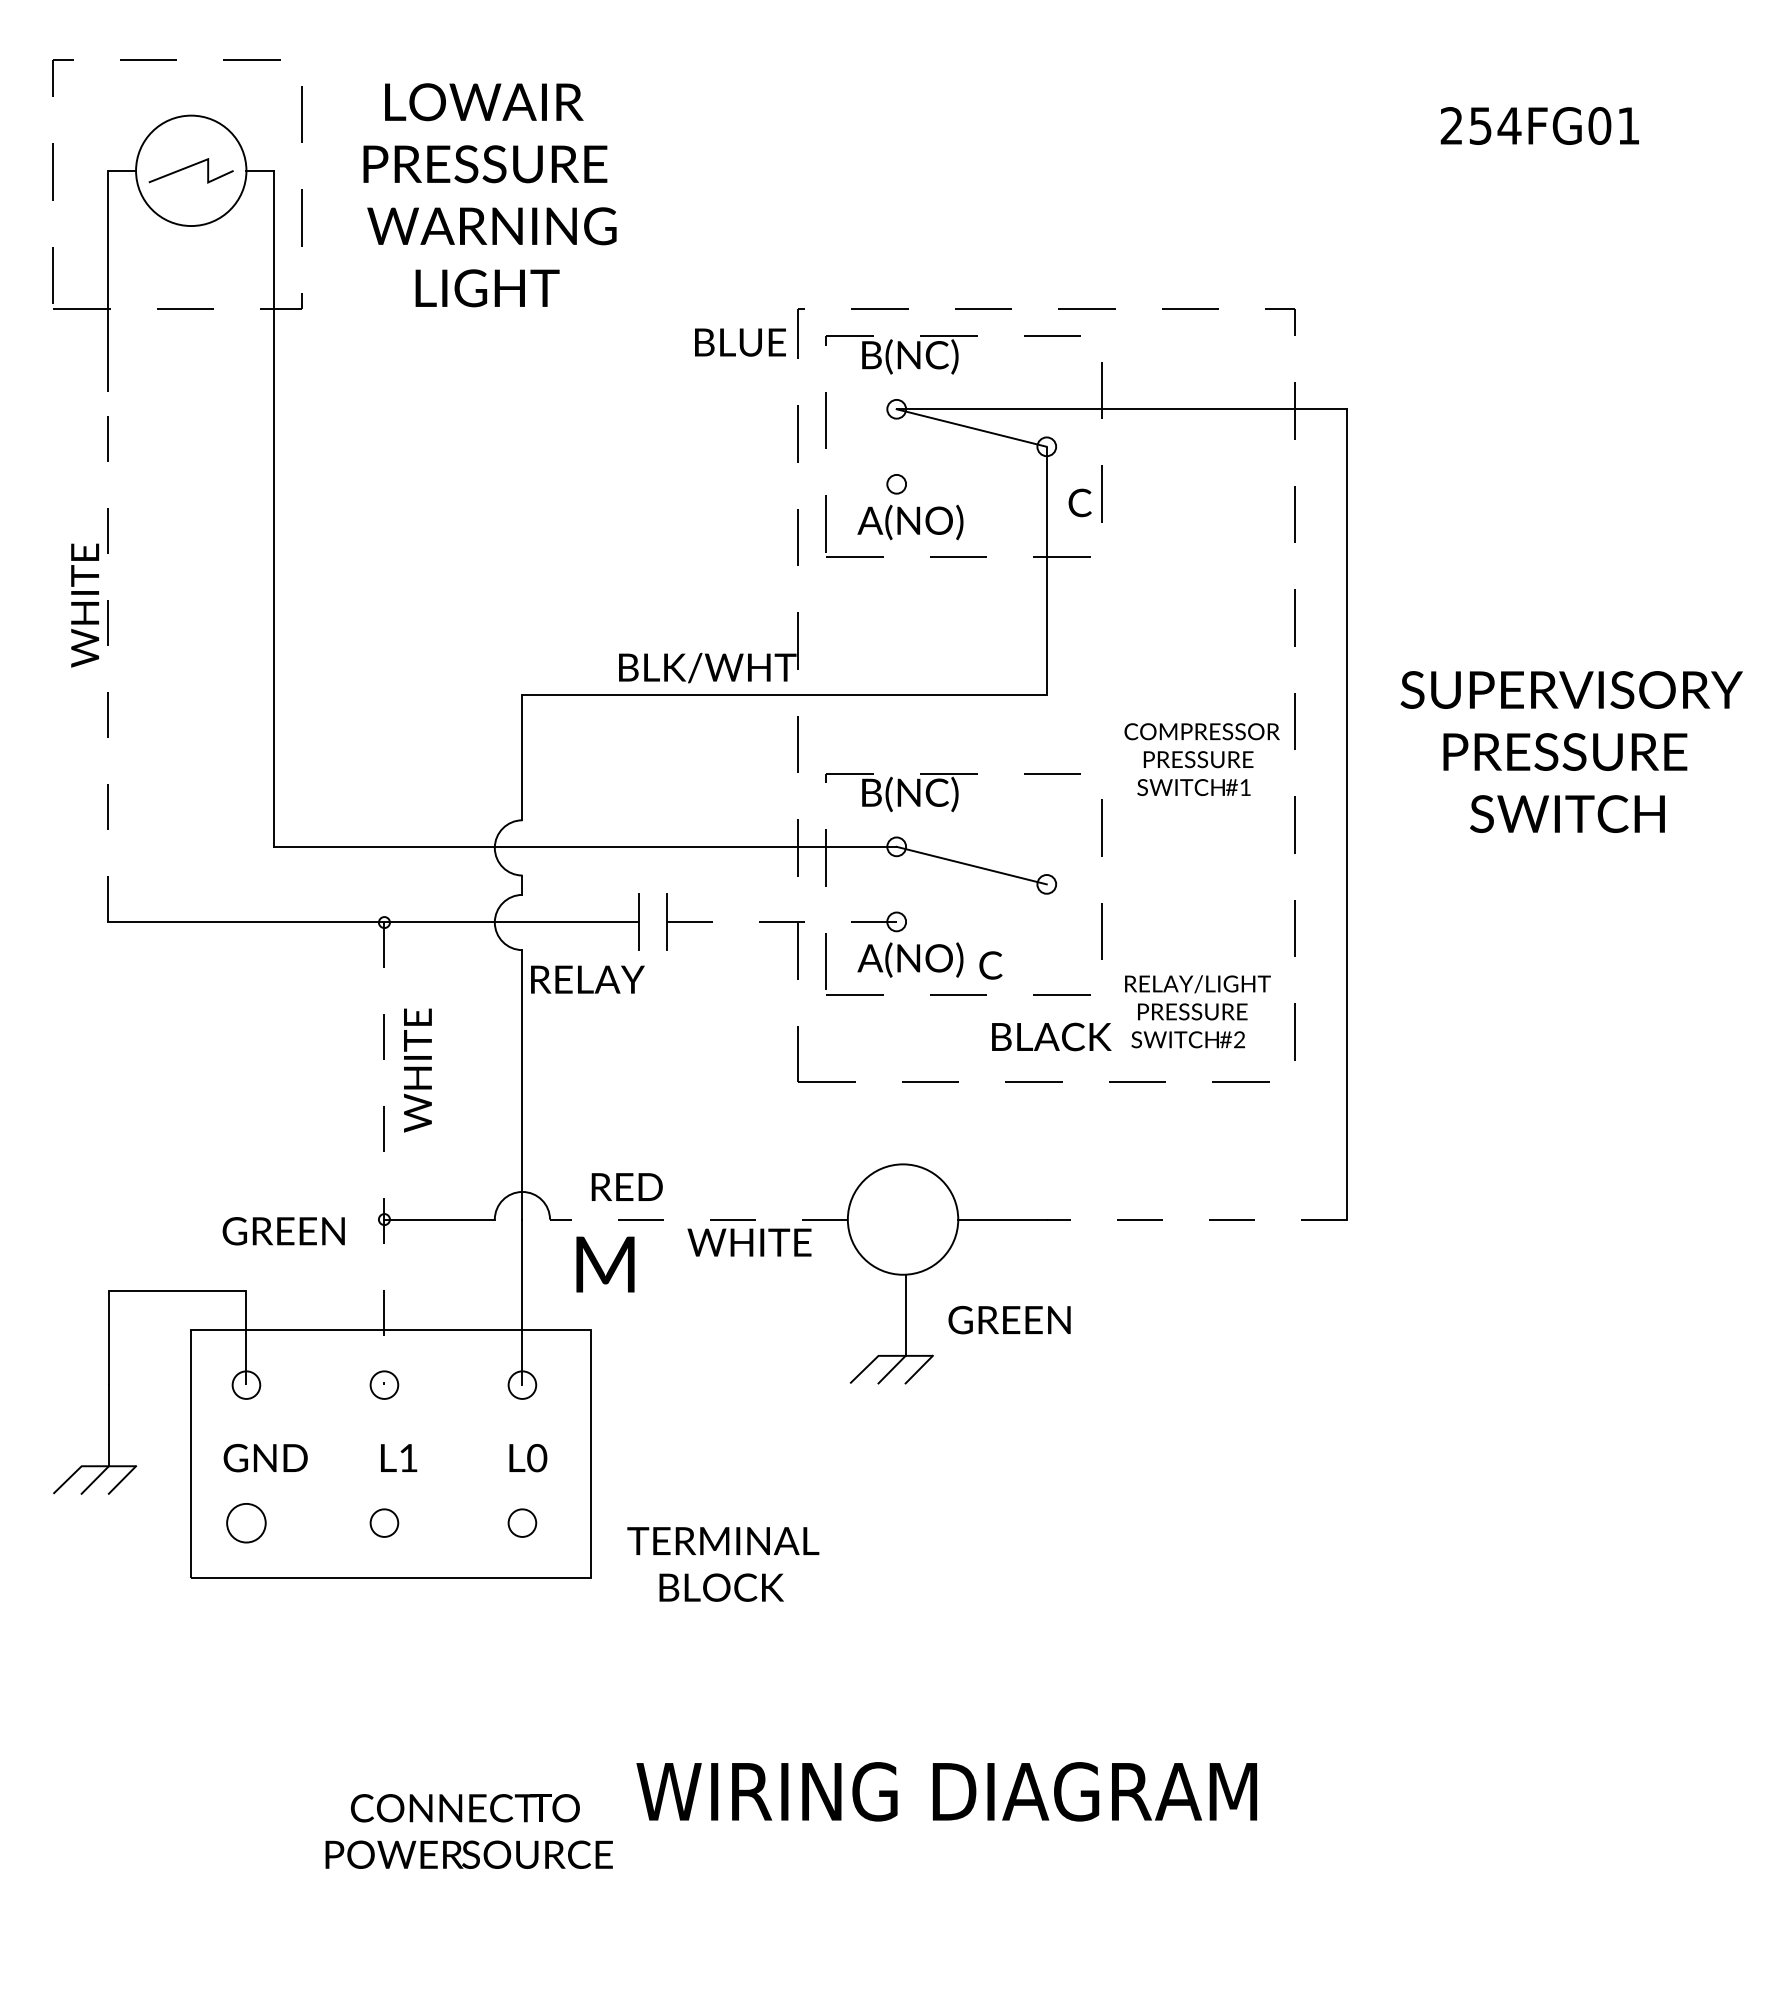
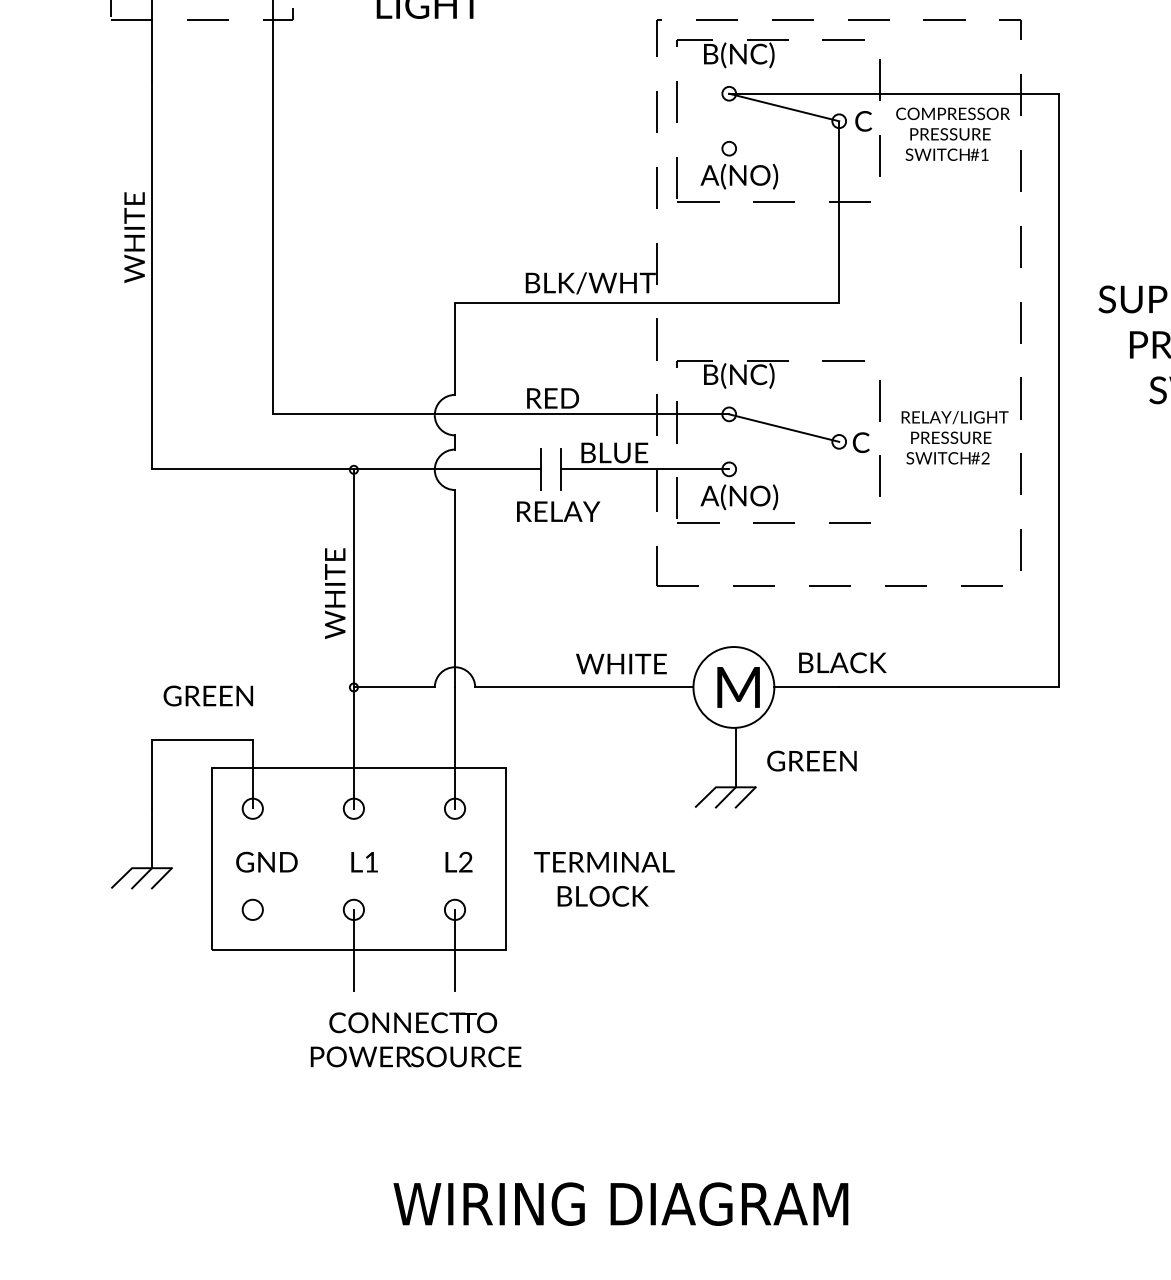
text: (740, 342) -> (614, 452), moved
text: (1079, 502) -> (863, 121), moved
line: (108, 656) -> (151, 274), dashed -> solid
text: (1201, 759) -> (952, 134), moved
line: (781, 921) -> (644, 469), dashed -> solid
text: (990, 965) -> (860, 442), moved
text: (587, 979) -> (558, 511), moved
text: (1197, 1011) -> (954, 437), moved
text: (1051, 1036) -> (842, 662), moved
text: (417, 1070) -> (334, 593), moved
line: (384, 1153) -> (353, 639), dashed -> solid
text: (626, 1186) -> (552, 397), moved
line: (698, 1219) -> (584, 687), dashed -> solid
line: (1196, 1219) -> (948, 687), dashed -> solid
text: (283, 1231) -> (208, 696), moved
text: (749, 1242) -> (621, 663), moved
text: (605, 1264) -> (738, 687), moved
text: (537, 1458) -> (466, 862), L0 -> L2
part: (246, 1522) -> (252, 909), size x0.71
text: (723, 1564) -> (604, 879), moved
line: (384, 1578) -> (353, 950), added
line: (522, 1578) -> (455, 950), added
text: (946, 1791) -> (620, 1203), moved
text: (468, 1831) -> (415, 1039), moved

